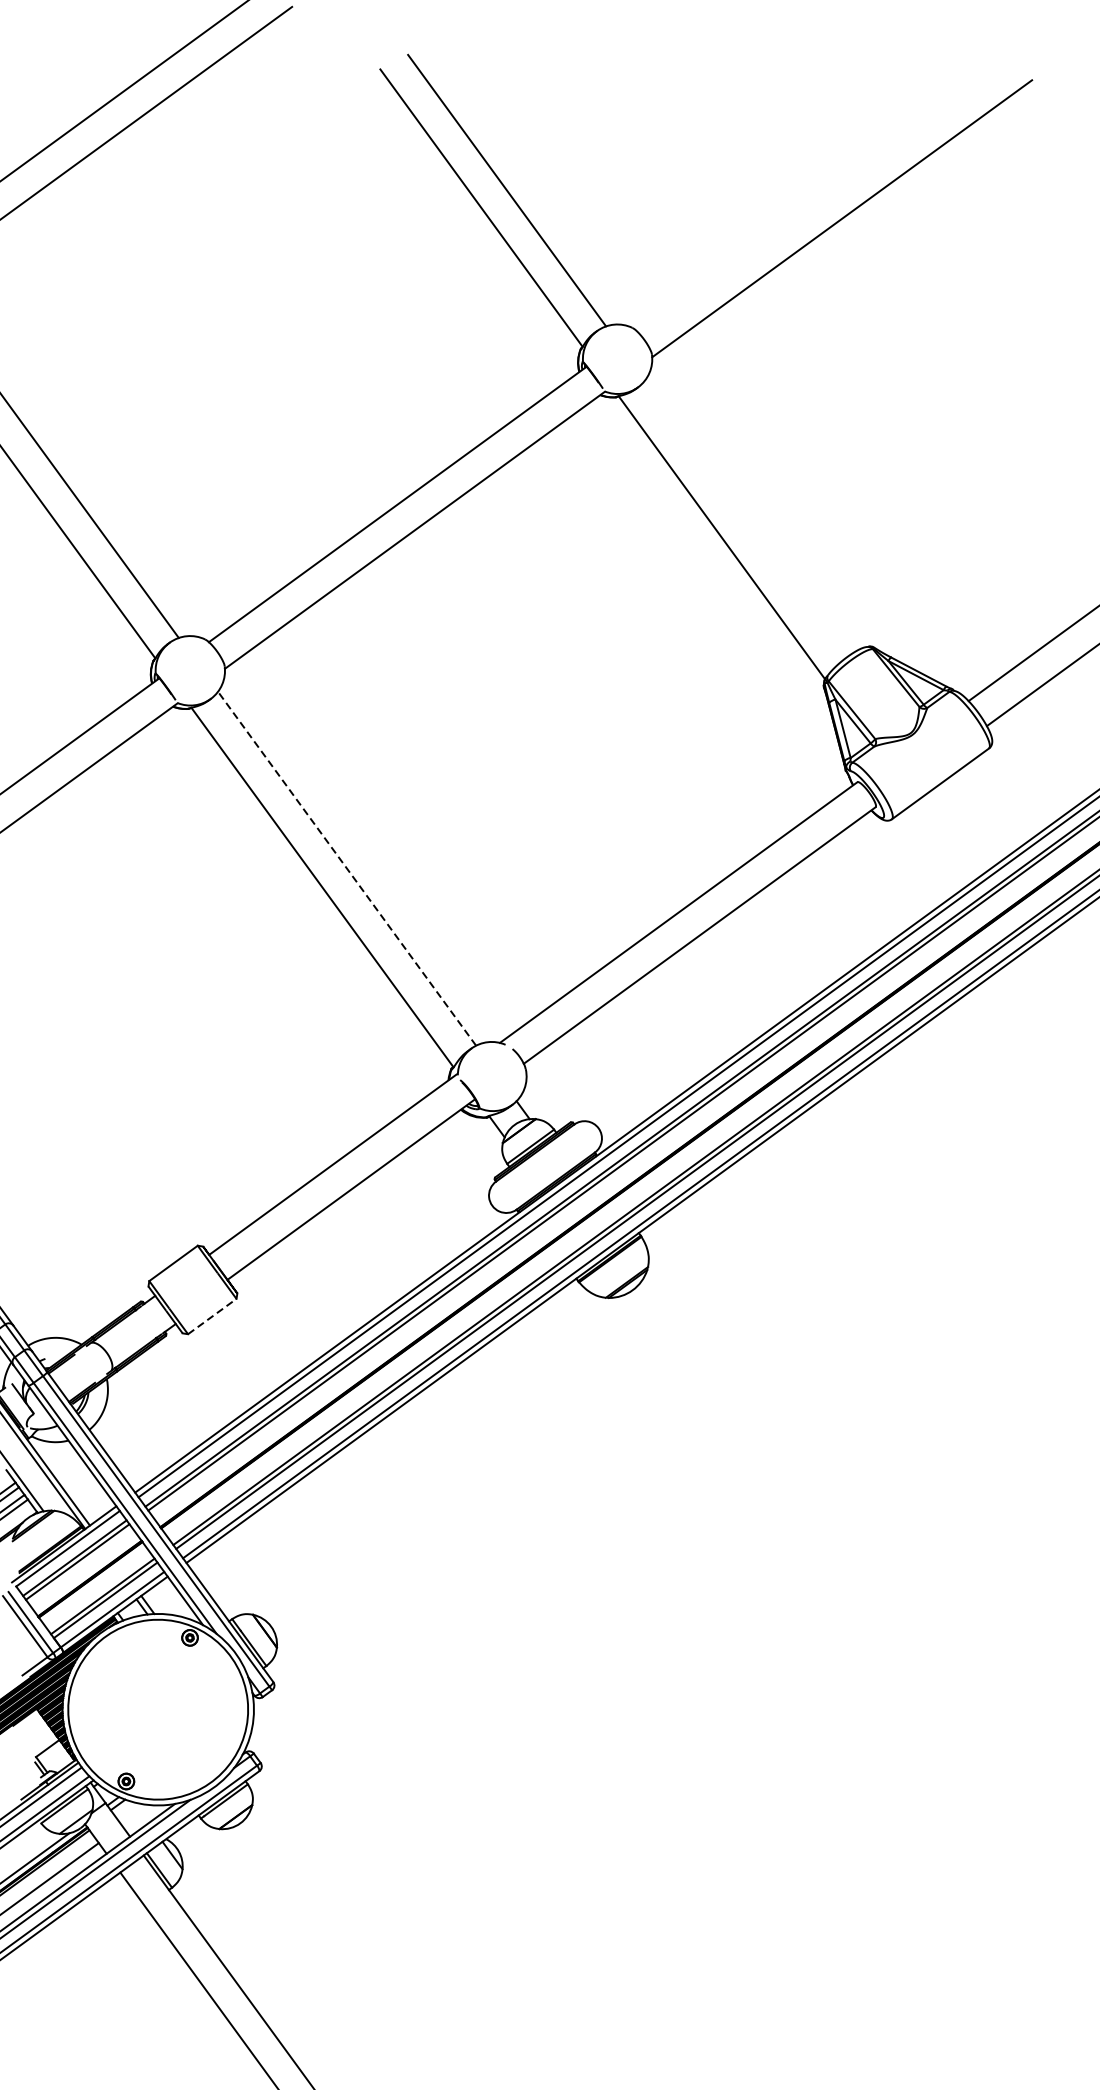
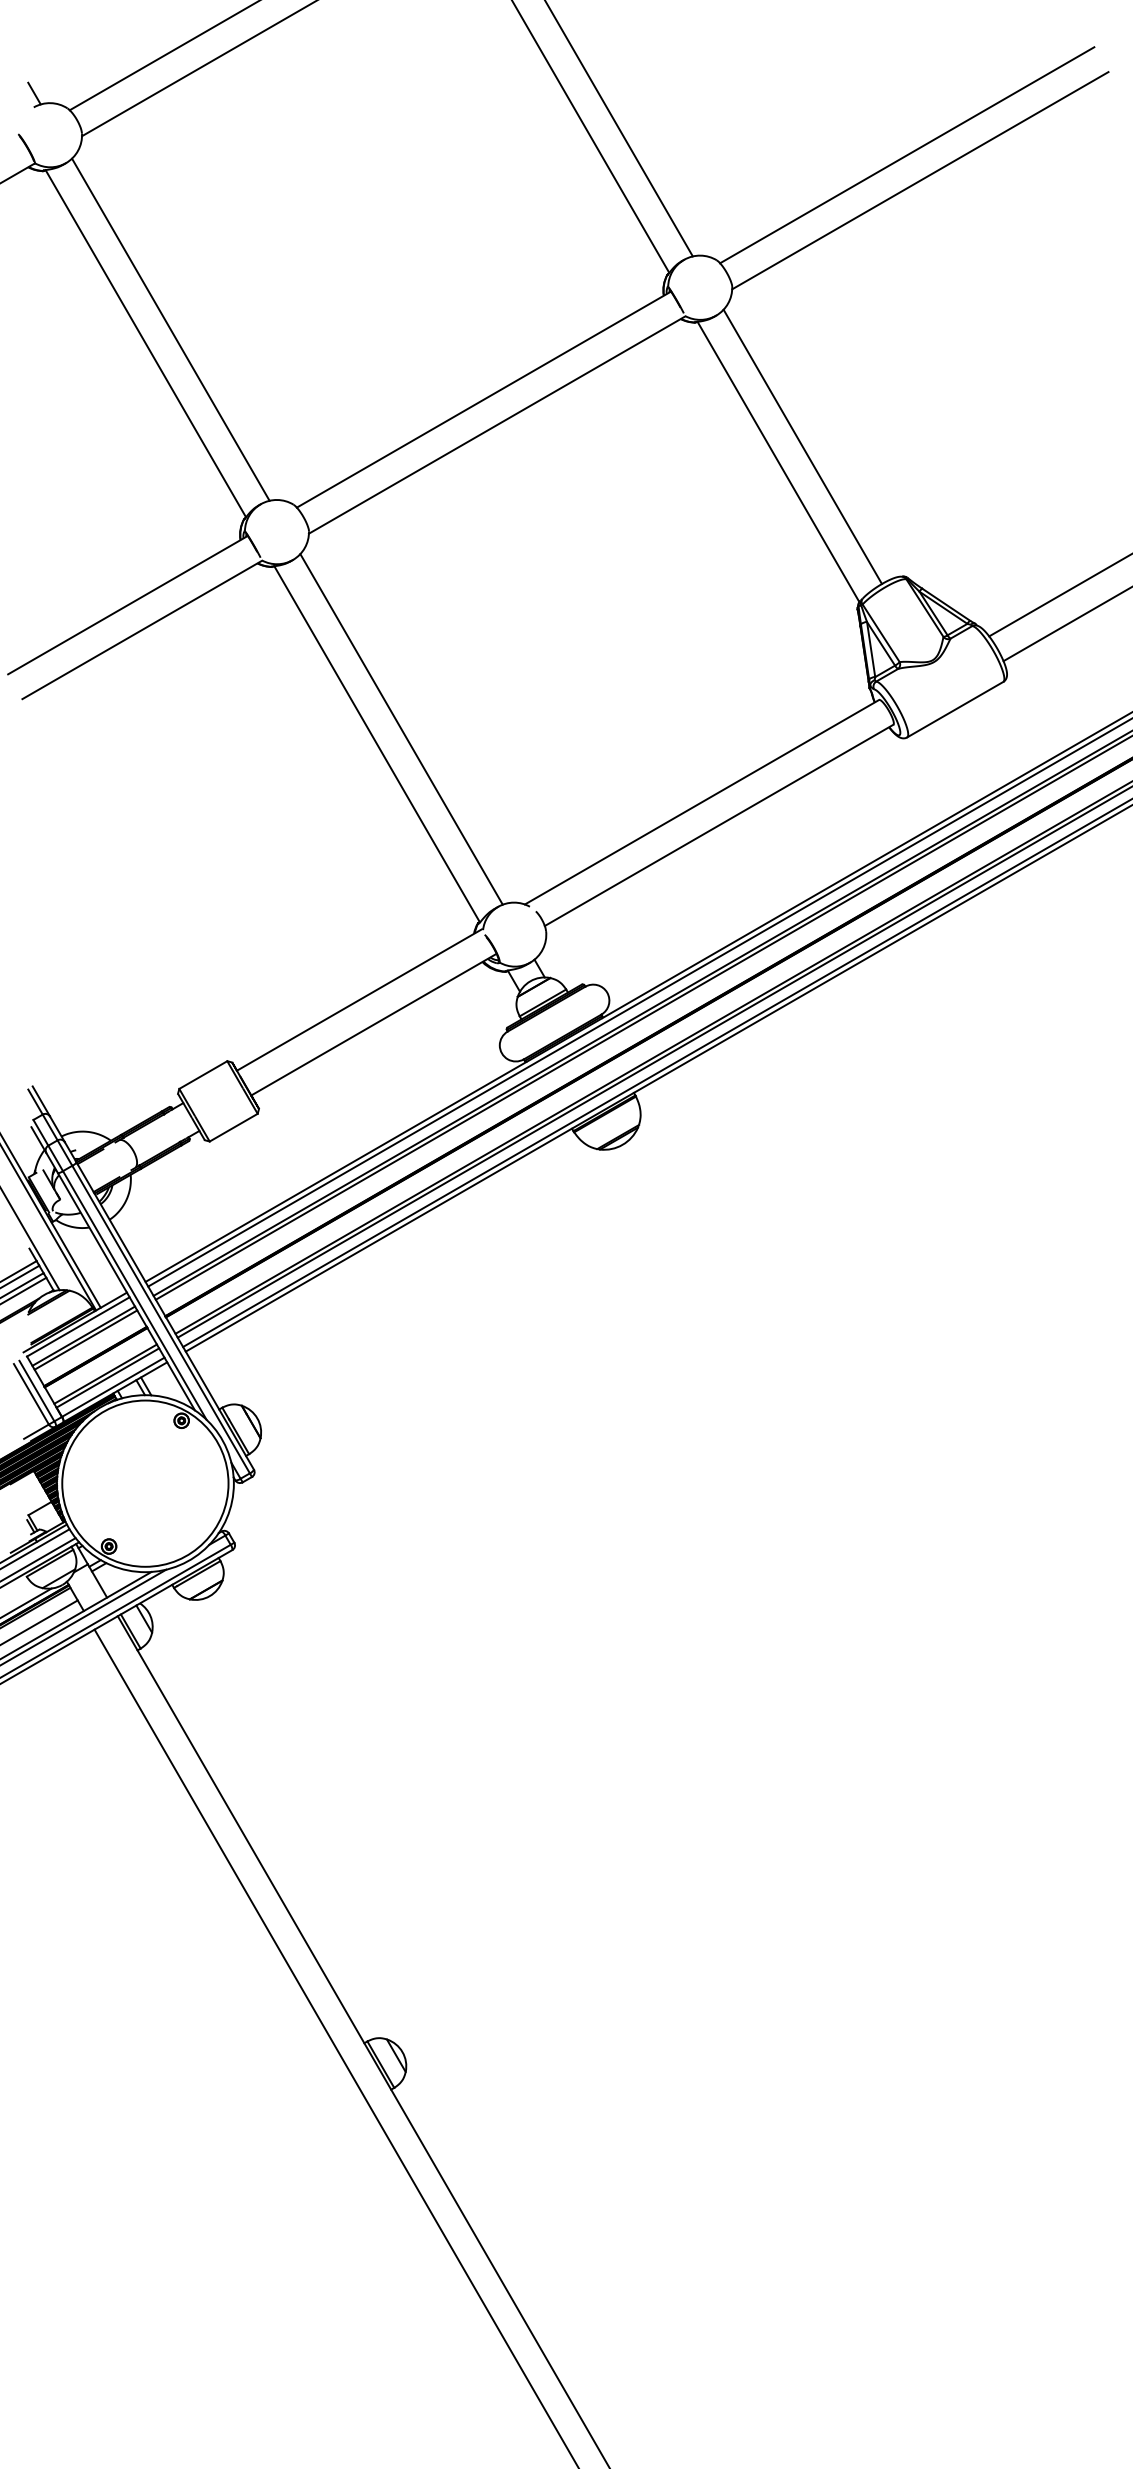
line: (825, 193) -> (907, 155), added
line: (745, 518) -> (802, 446), added
line: (346, 867) -> (401, 728), dashed -> solid
line: (212, 1316) -> (233, 1127), dashed -> solid

